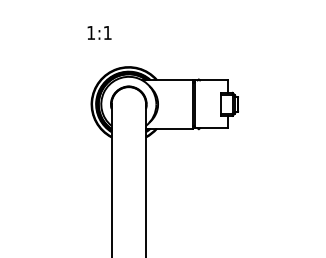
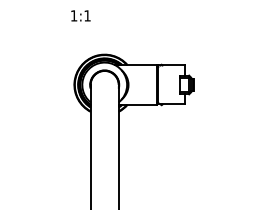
text: (99, 32) -> (80, 15), moved

